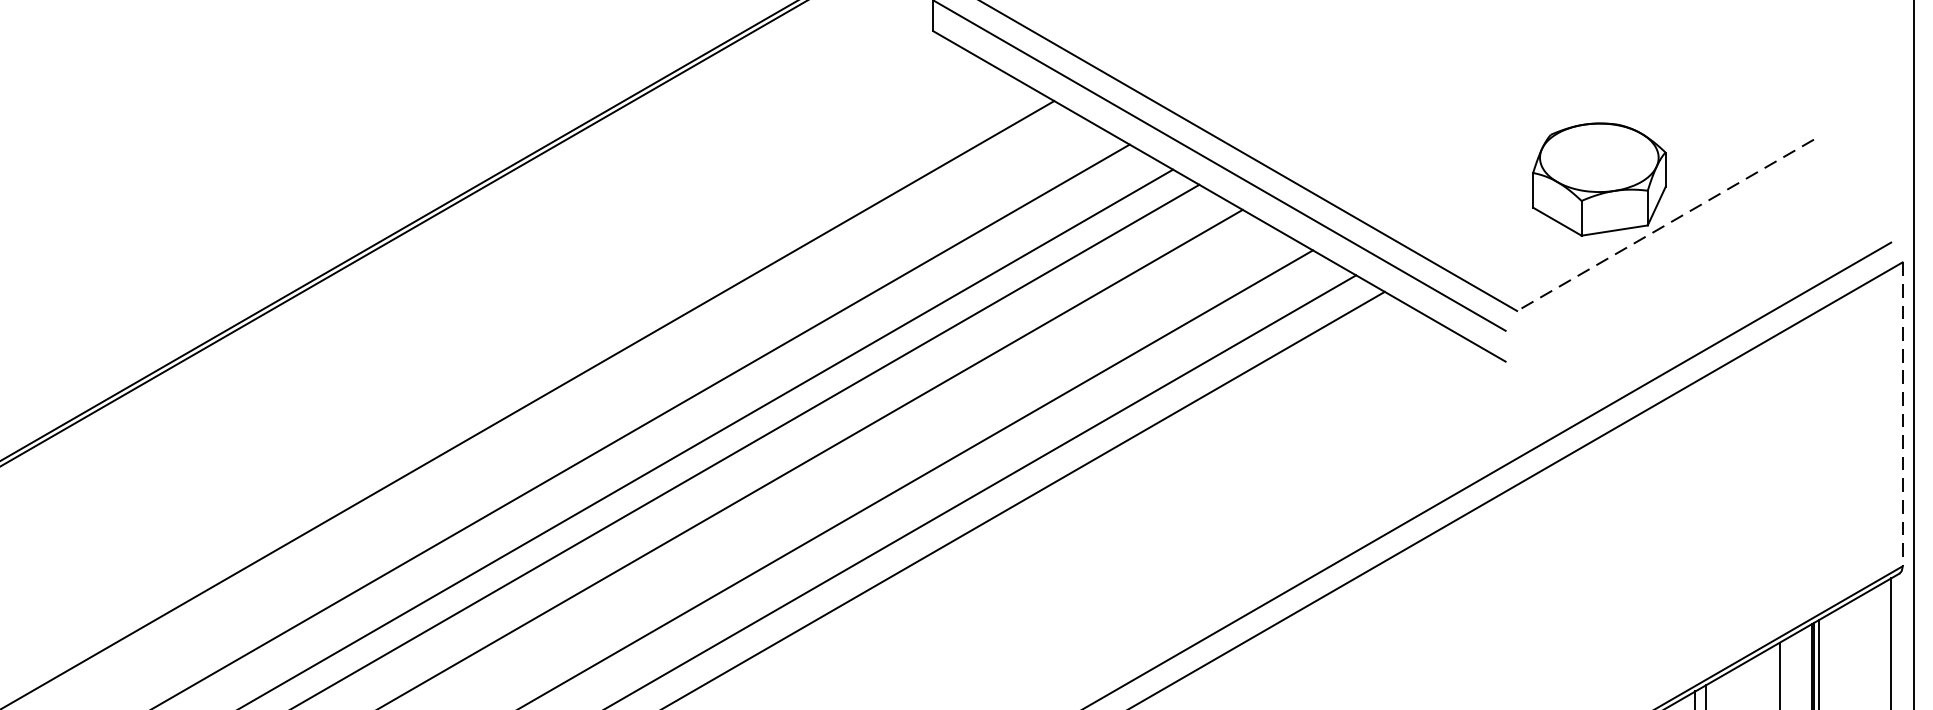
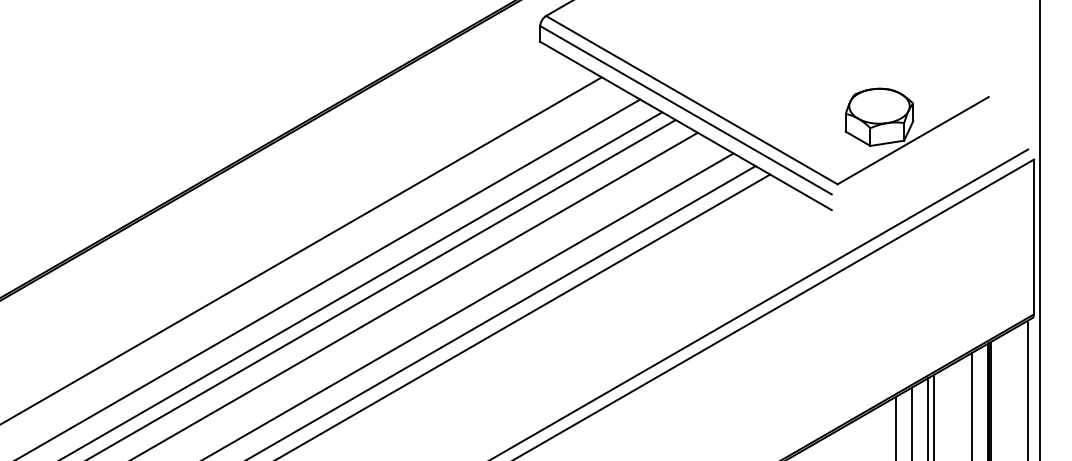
line: (1664, 225) -> (912, 140), dashed -> solid
line: (1903, 415) -> (1034, 237), dashed -> solid

